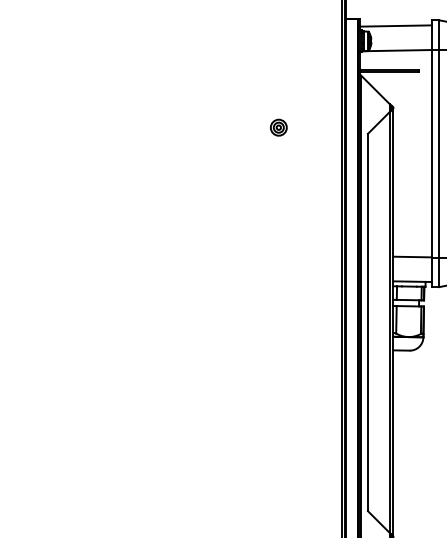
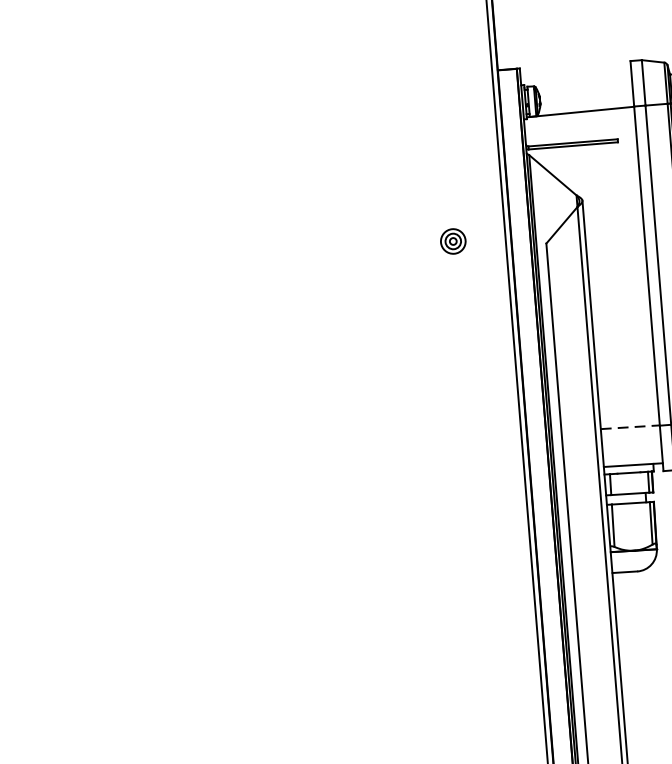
line: (395, 25) -> (575, 73), removed
part: (278, 127) -> (452, 241), moved
line: (413, 257) -> (631, 427), solid -> dashed

